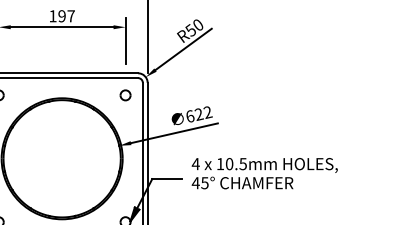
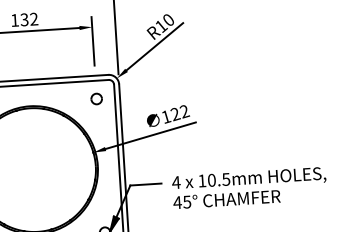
text: (66, 16) -> (29, 19), 197 -> 132
text: (191, 30) -> (161, 26), R50 -> R10
text: (190, 116) -> (166, 116), 622 -> 122
text: (264, 173) -> (249, 187), moved

